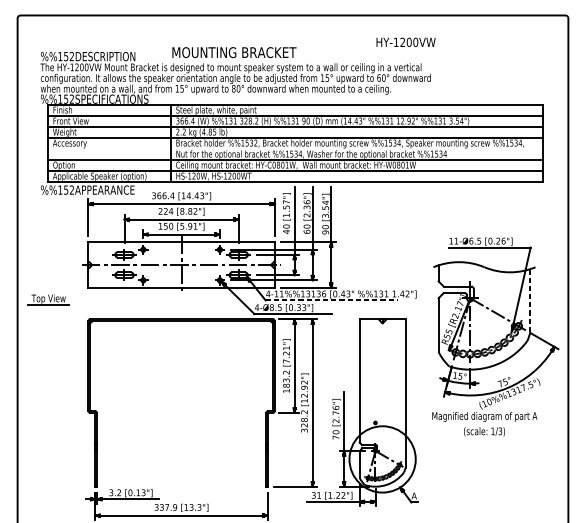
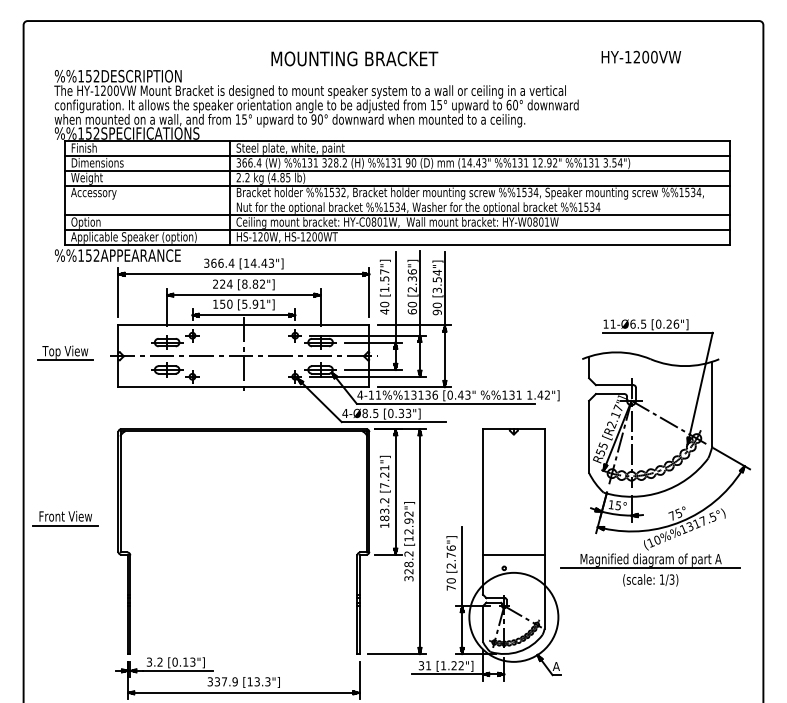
text: (406, 41) -> (641, 56), moved
text: (234, 52) -> (354, 58), moved
text: (233, 88) -> (313, 119), 80° -> 90°
text: (72, 120) -> (97, 162), Front View -> Dimensions
part: (48, 299) -> (65, 352), moved
line: (332, 300) -> (446, 403), dashed -> solid
line: (530, 300) -> (712, 403), dashed -> solid
part: (48, 385) -> (65, 518), added
line: (382, 412) -> (513, 554), added
line: (484, 423) -> (650, 568), added

